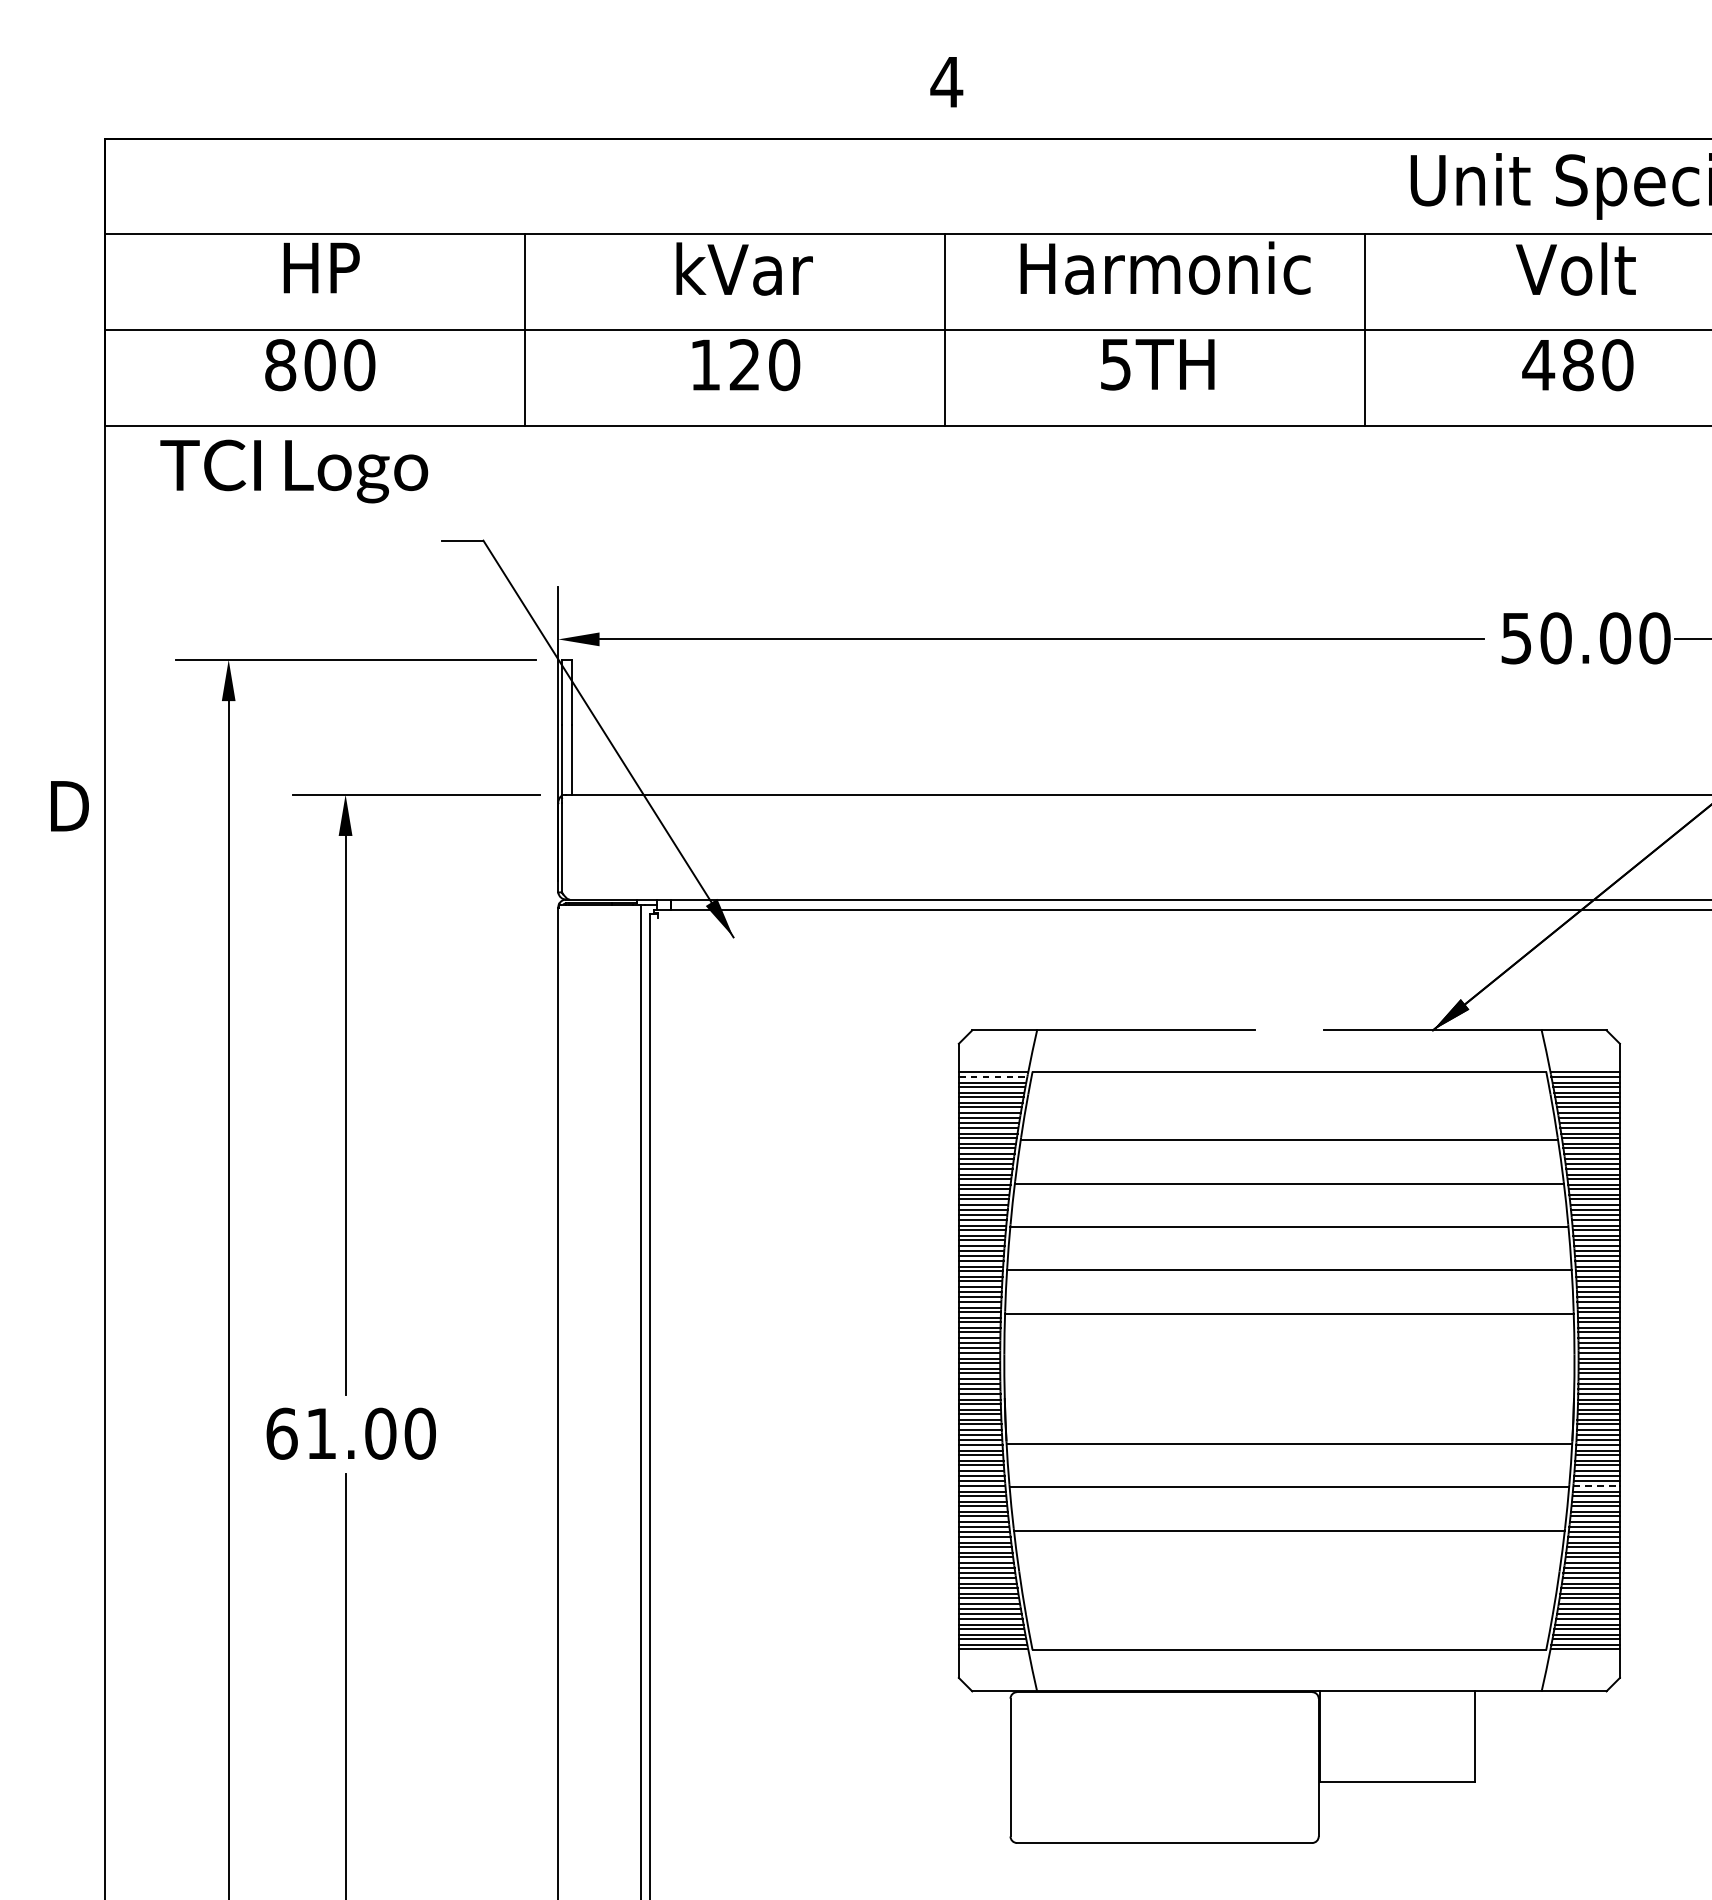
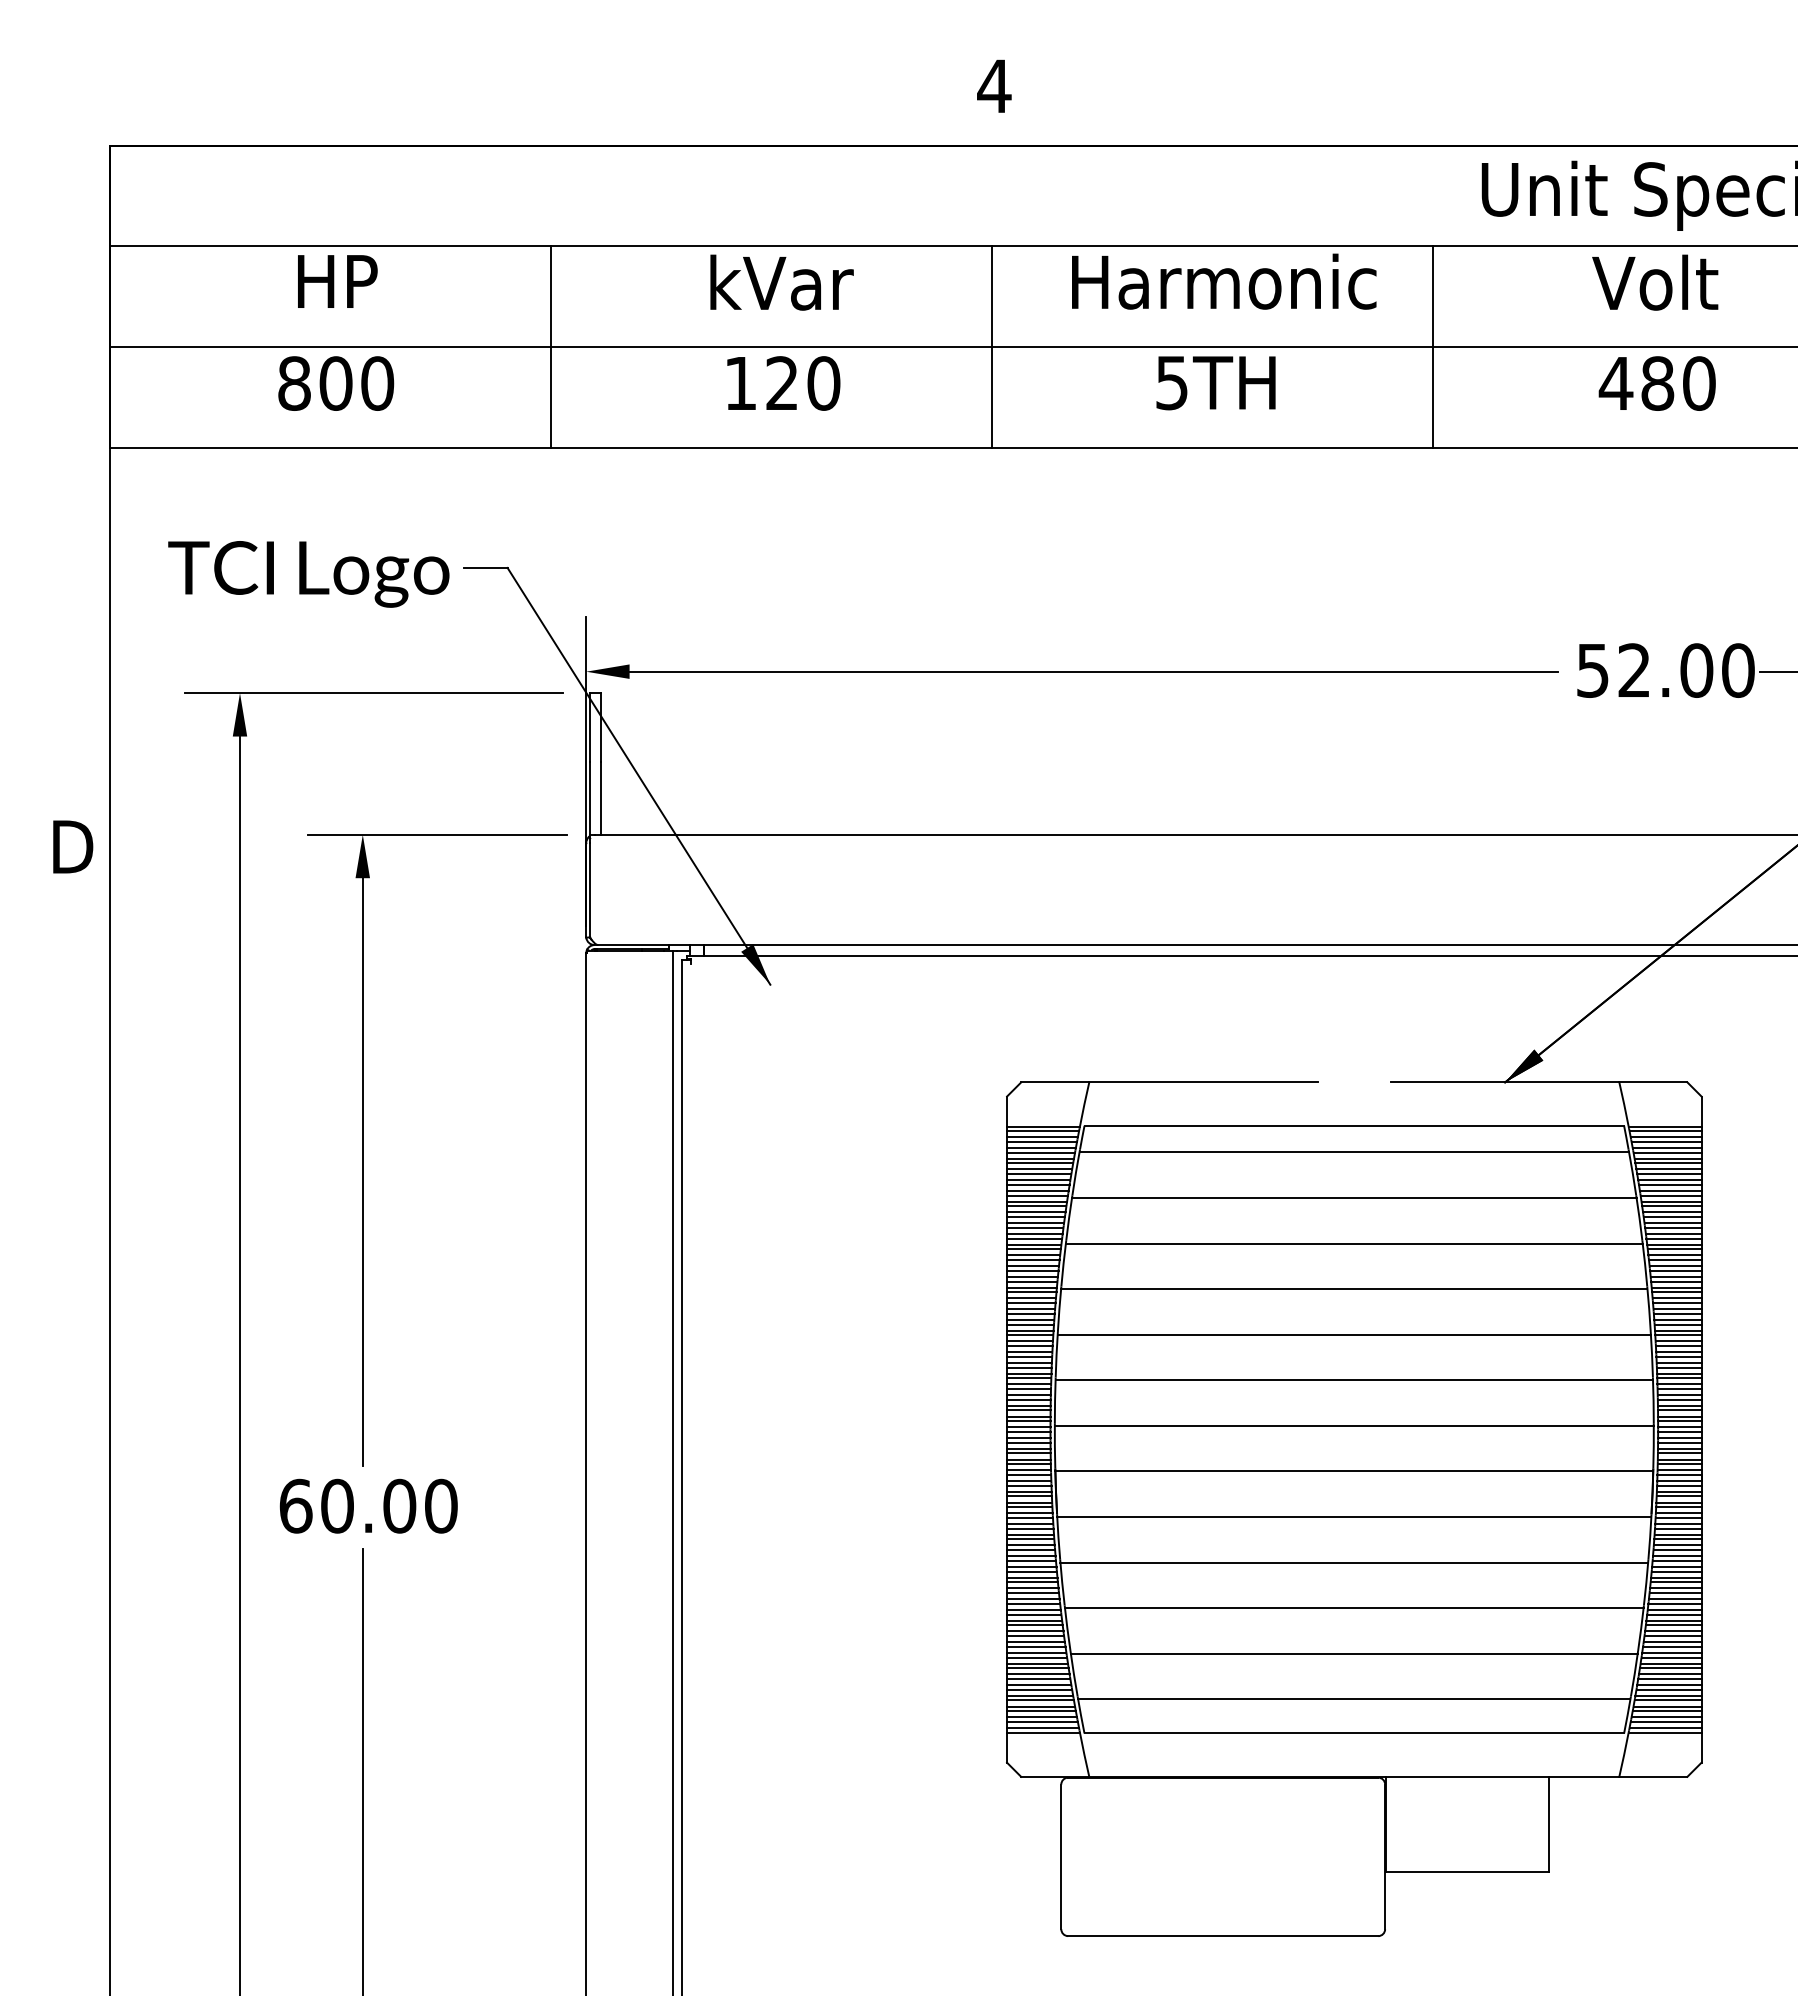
text: (293, 471) -> (308, 574), moved
text: (1556, 638) -> (1634, 670), 50.00 -> 52.00
line: (993, 1077) -> (1043, 1131), dashed -> solid
line: (1289, 1097) -> (1354, 1152), added
line: (1288, 1356) -> (1353, 1425), added
line: (1289, 1400) -> (1354, 1471), added
text: (321, 1433) -> (337, 1505), 61.00 -> 60.00
line: (1597, 1485) -> (1677, 1560), dashed -> solid
line: (1288, 1573) -> (1353, 1653), added
line: (1289, 1617) -> (1354, 1699), added

